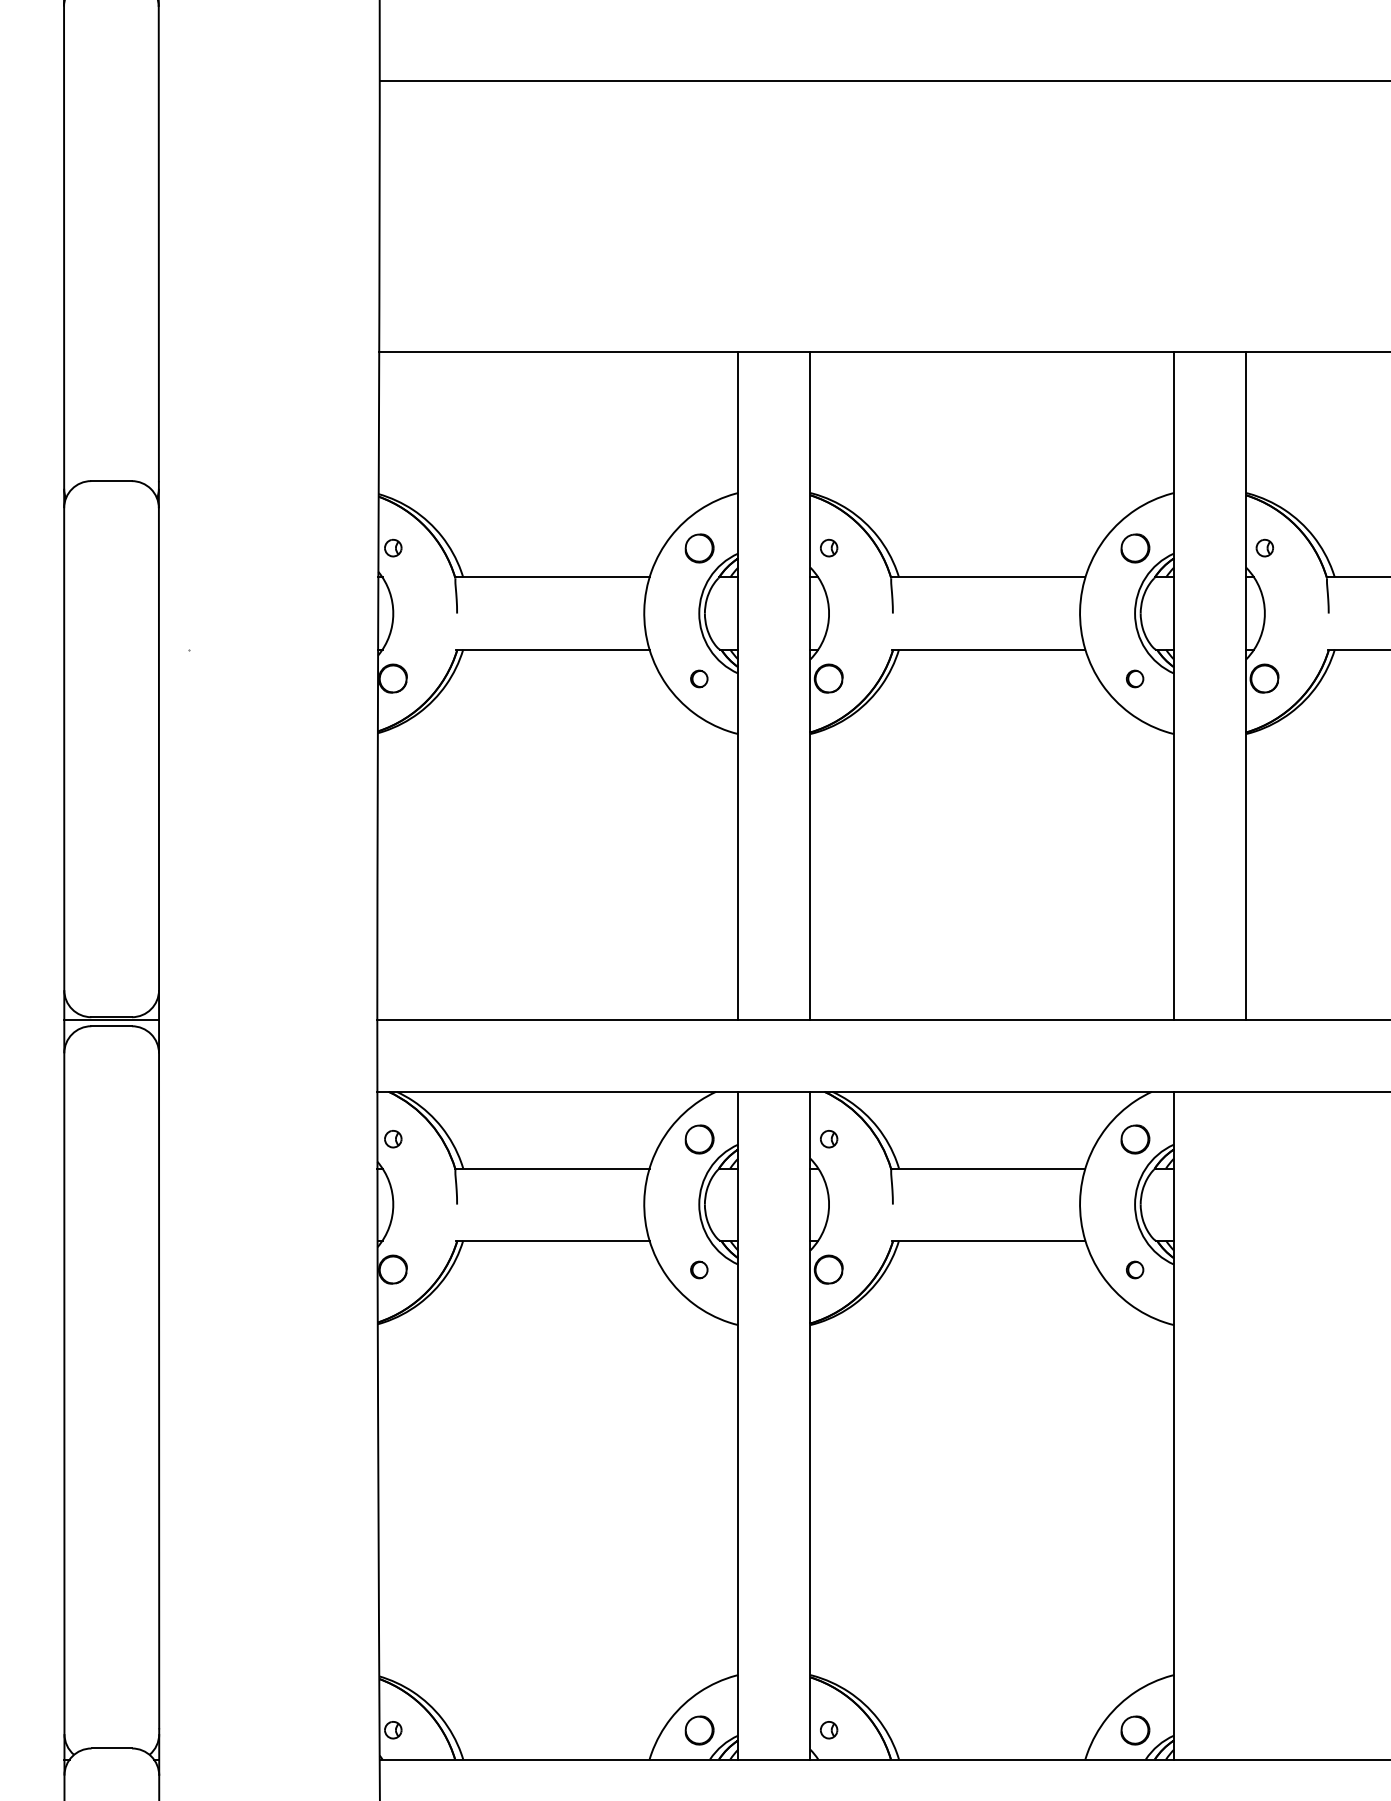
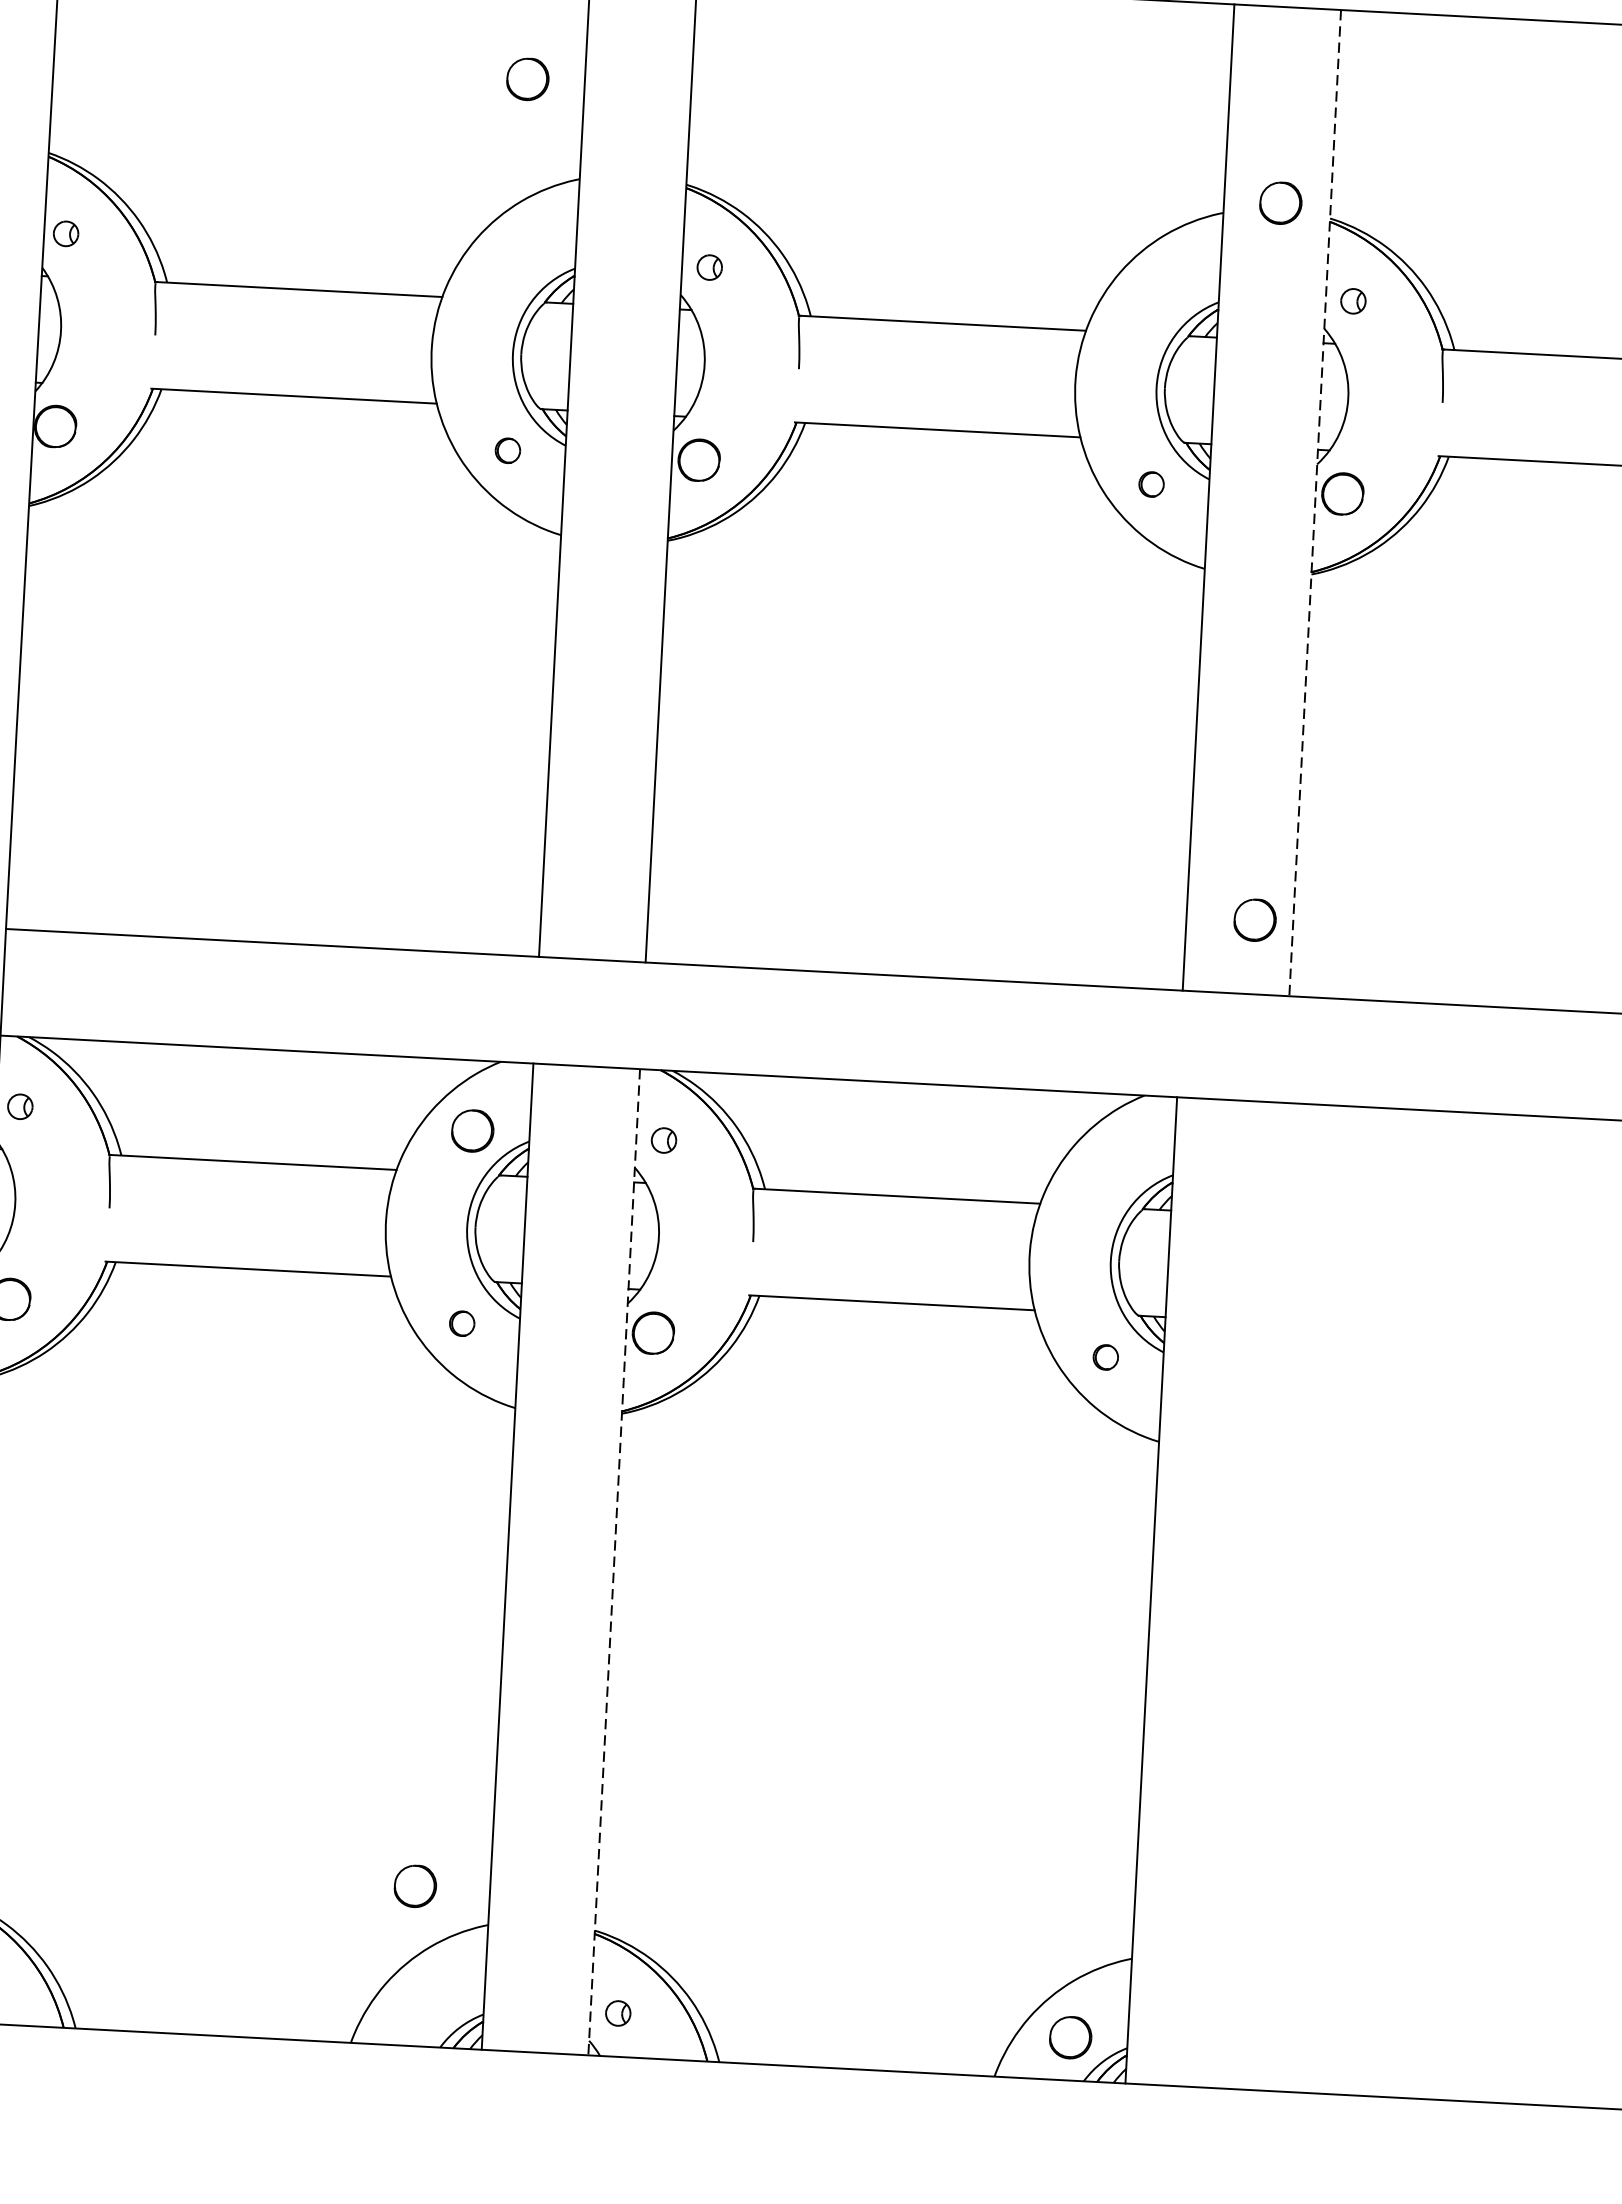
part: (699, 548) -> (527, 79), moved
part: (1135, 548) -> (1280, 203), moved
line: (1246, 685) -> (1315, 502), solid -> dashed
part: (1135, 1139) -> (1255, 920), moved
line: (810, 1425) -> (614, 1561), solid -> dashed
part: (699, 1730) -> (415, 1886), moved

